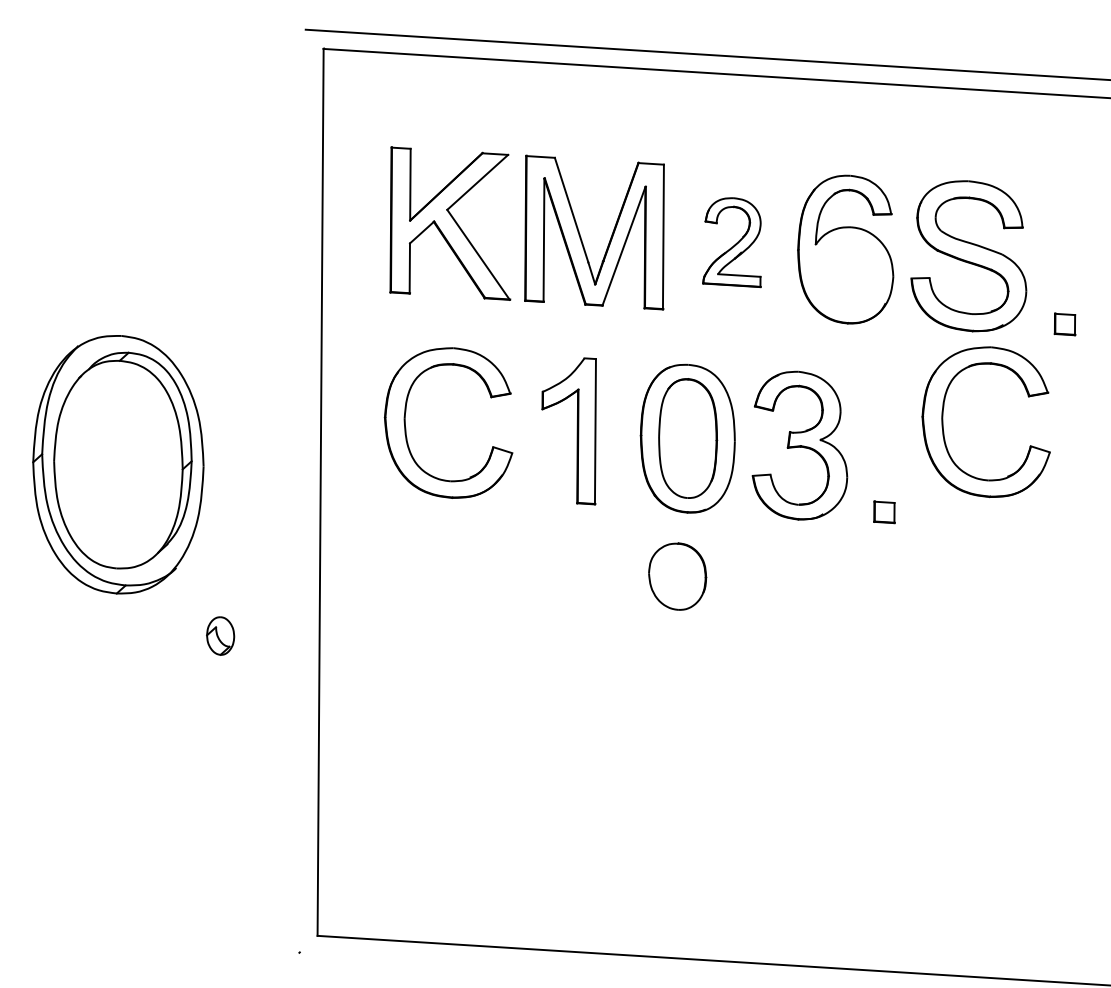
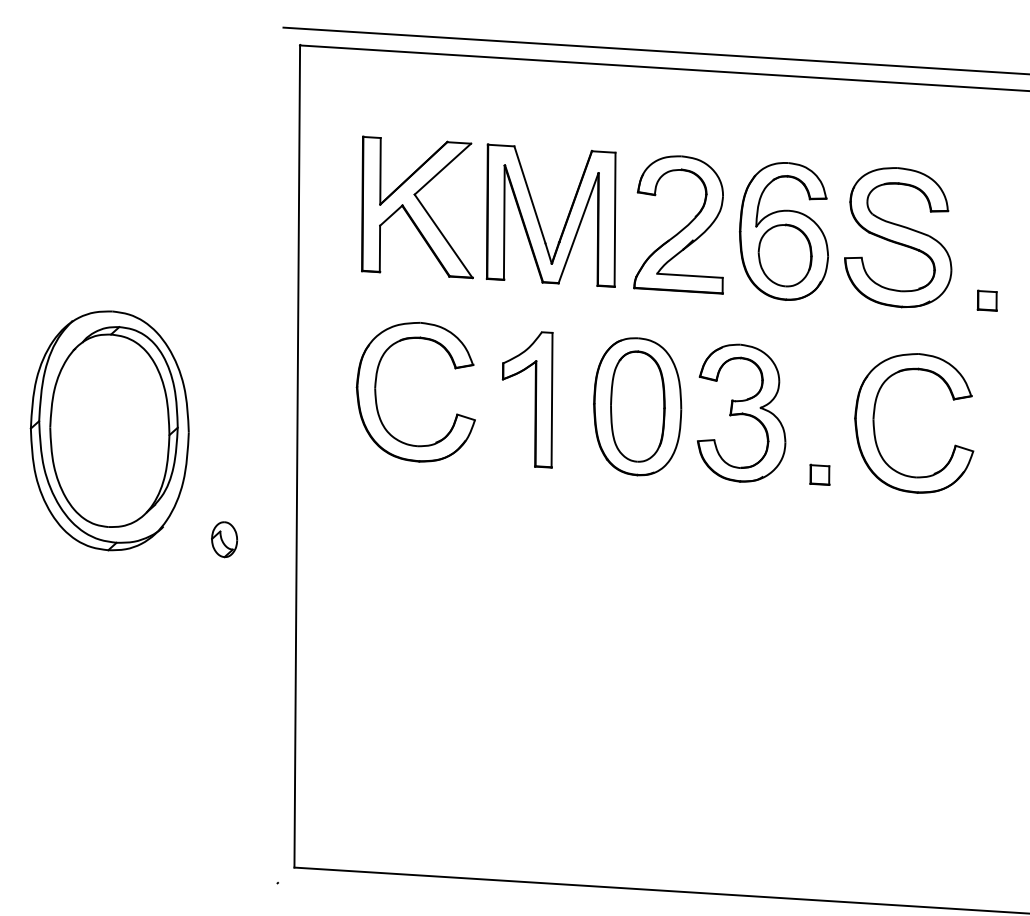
part: (731, 242) -> (678, 224), size x1.67
part: (944, 429) -> (875, 430), moved
part: (676, 576) -> (784, 255), moved
part: (220, 635) -> (224, 539), moved

